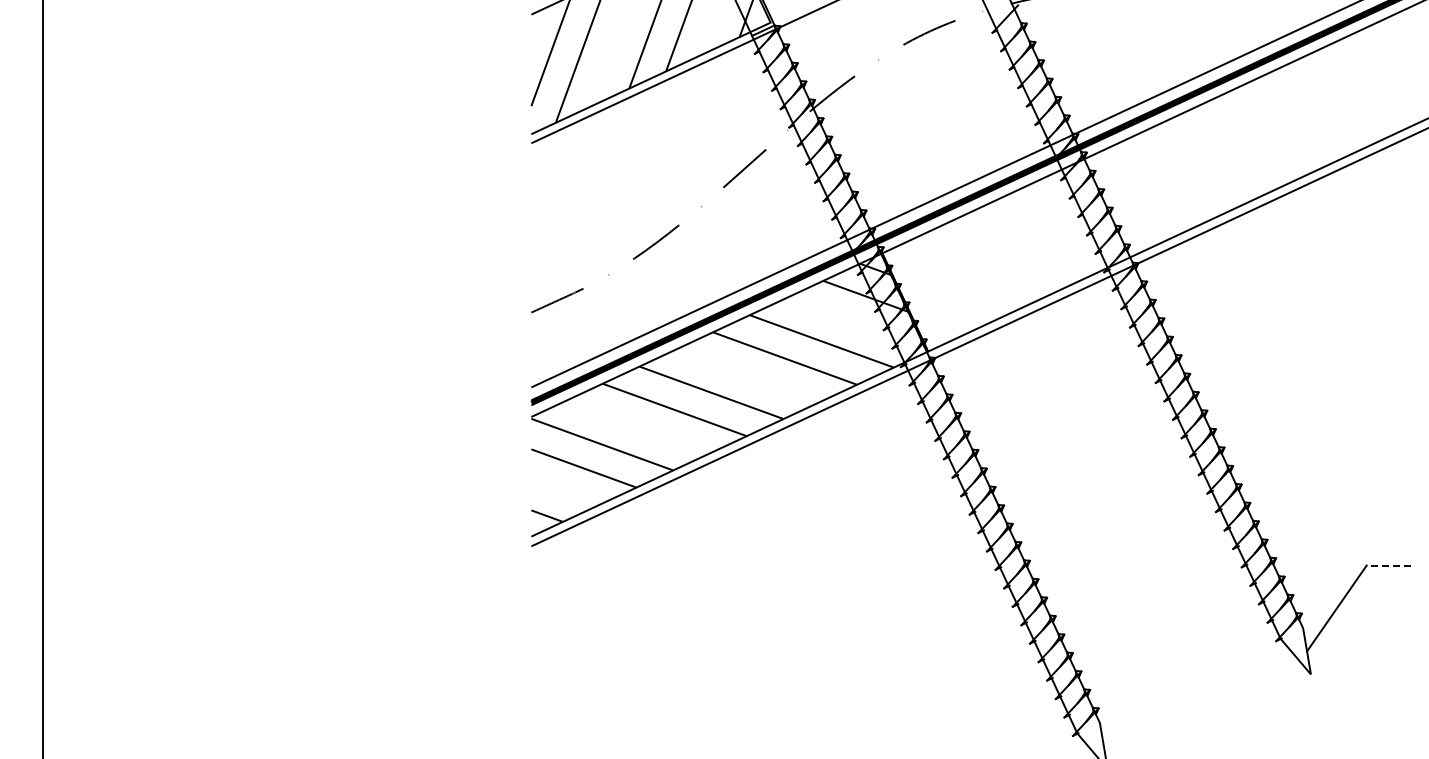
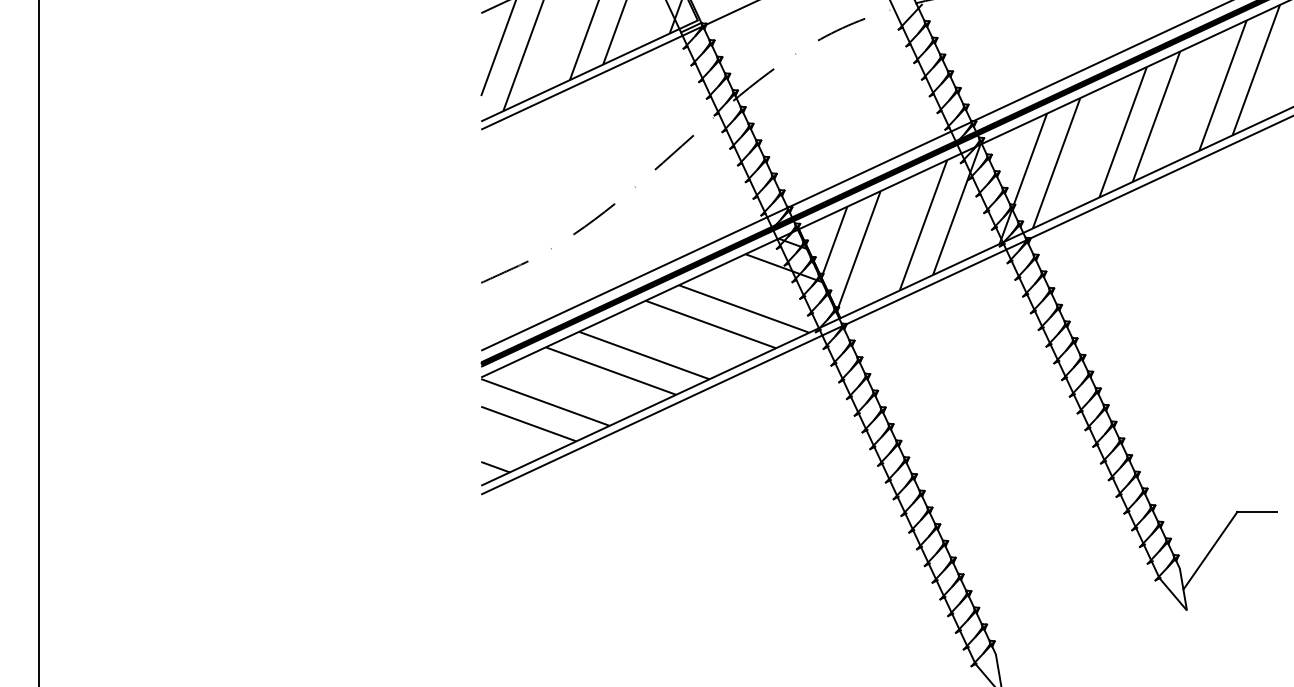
hatch: (1160, 174) -> (1050, 157), added
line: (1388, 565) -> (1257, 511), dashed -> solid

